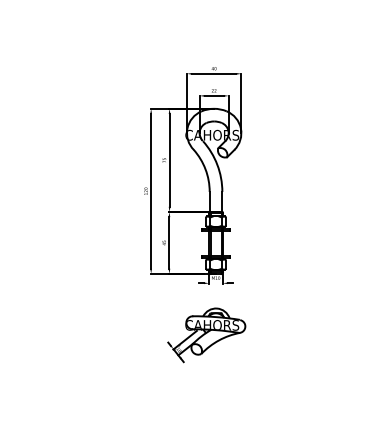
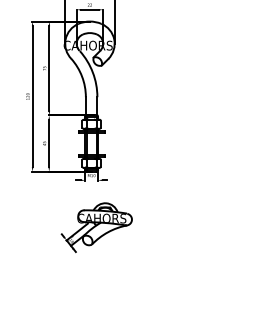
part: (206, 335) -> (96, 227), moved

